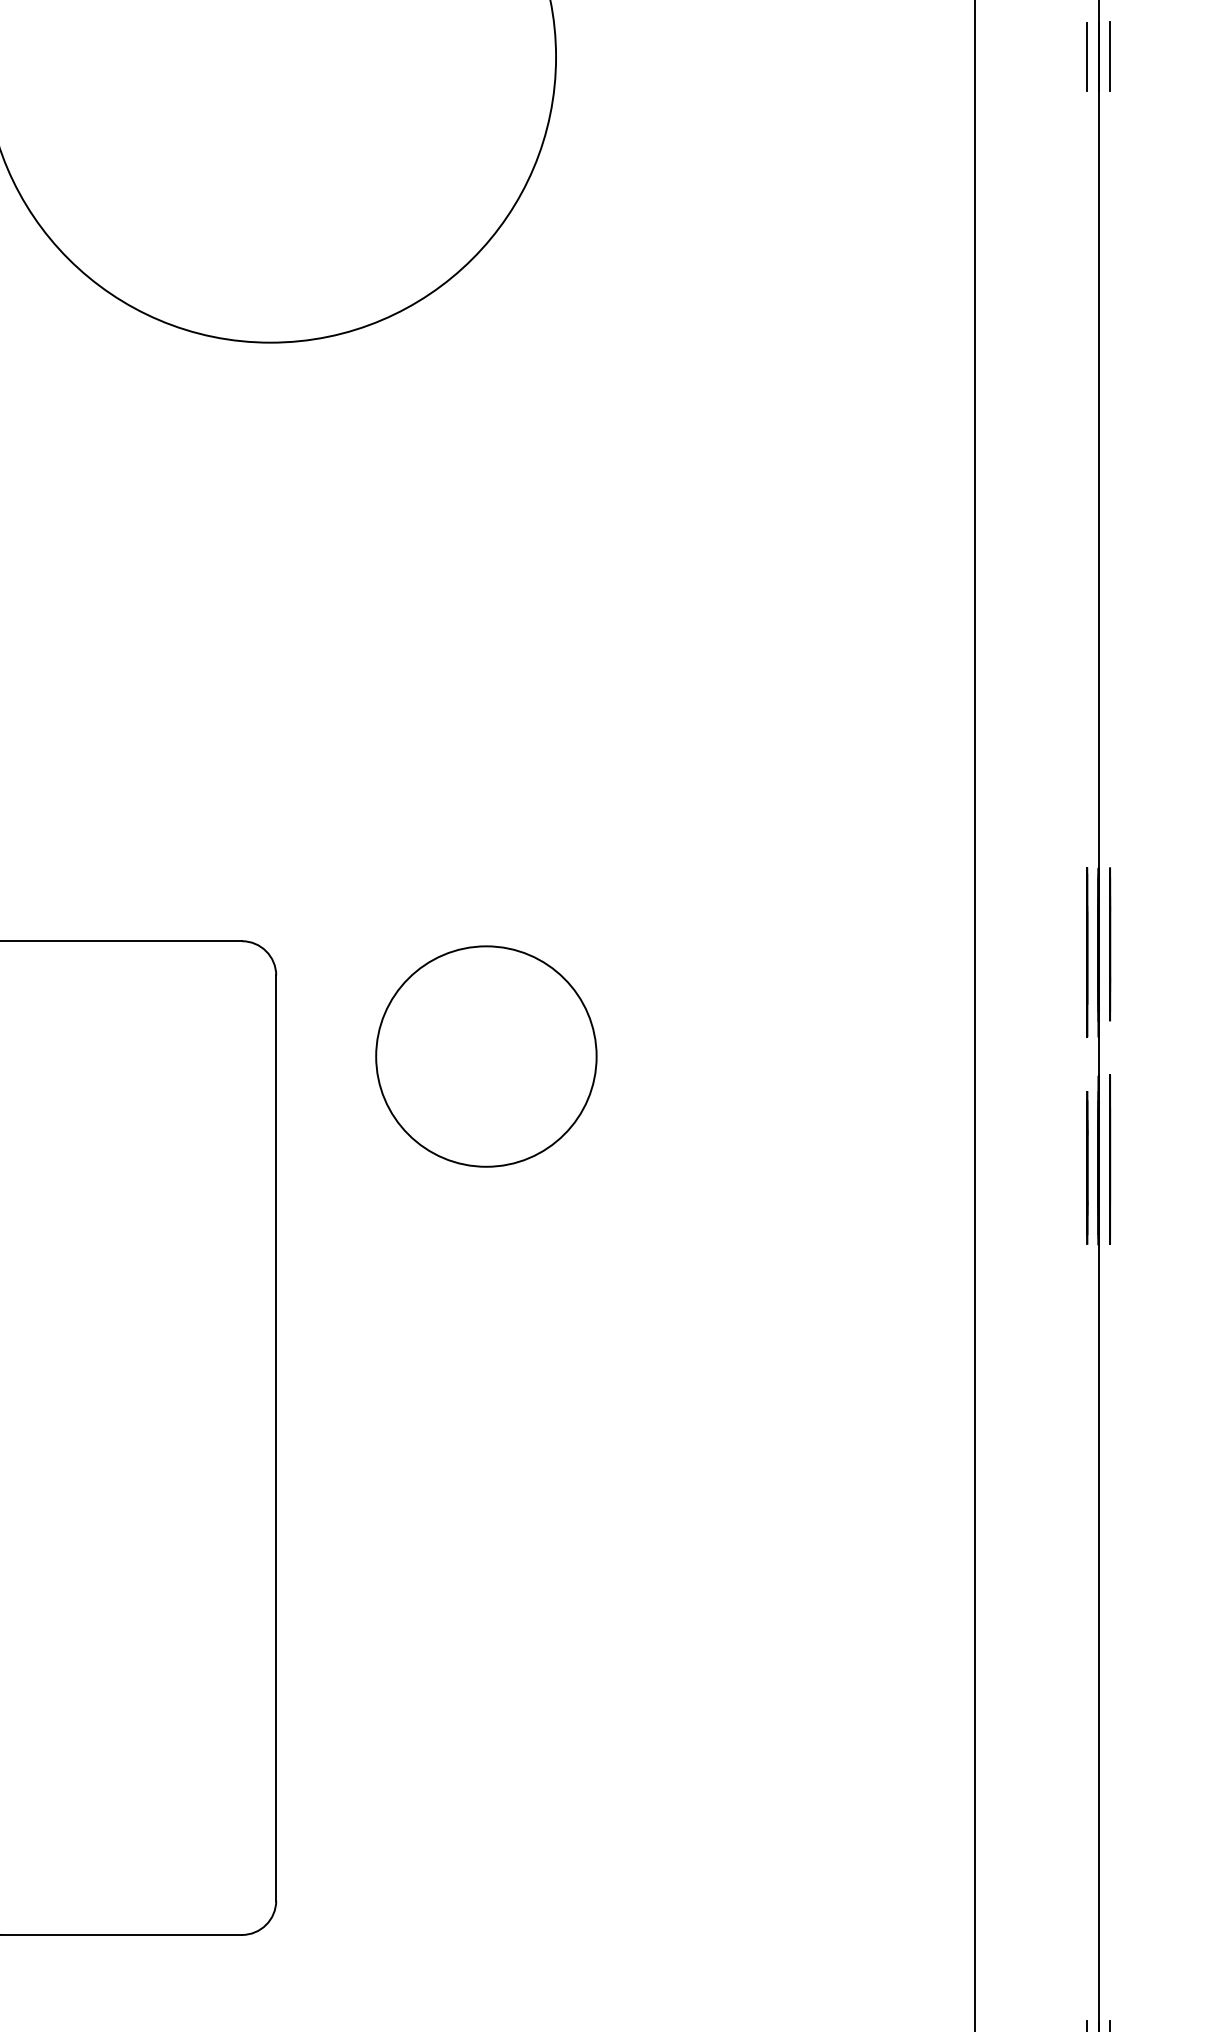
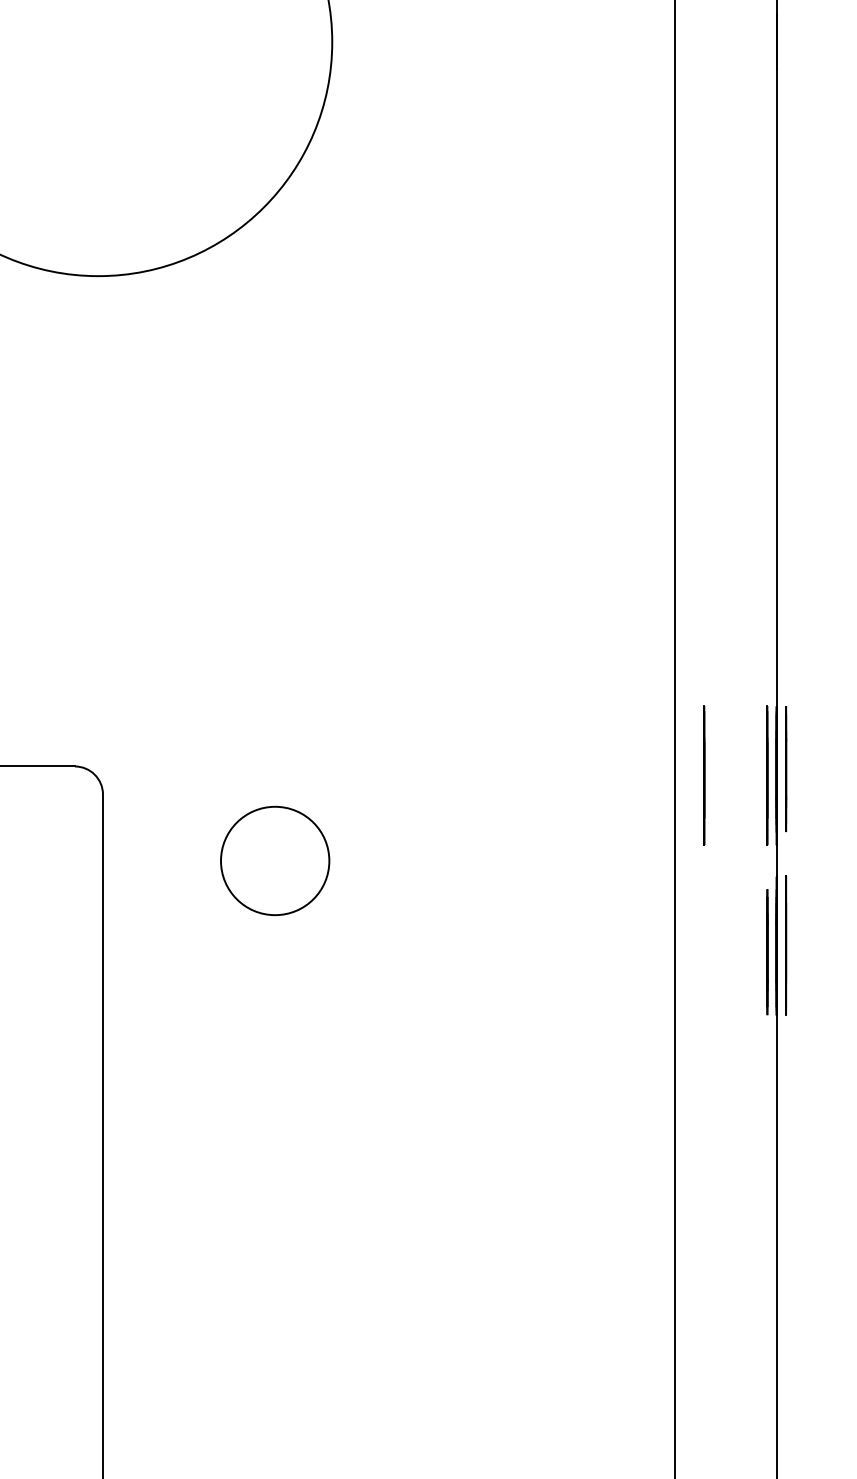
line: (1087, 56) -> (767, 41), removed
line: (1110, 56) -> (786, 41), removed
line: (1010, 952) -> (704, 775), added
circle: (486, 1056) -> (275, 860), size x0.6

